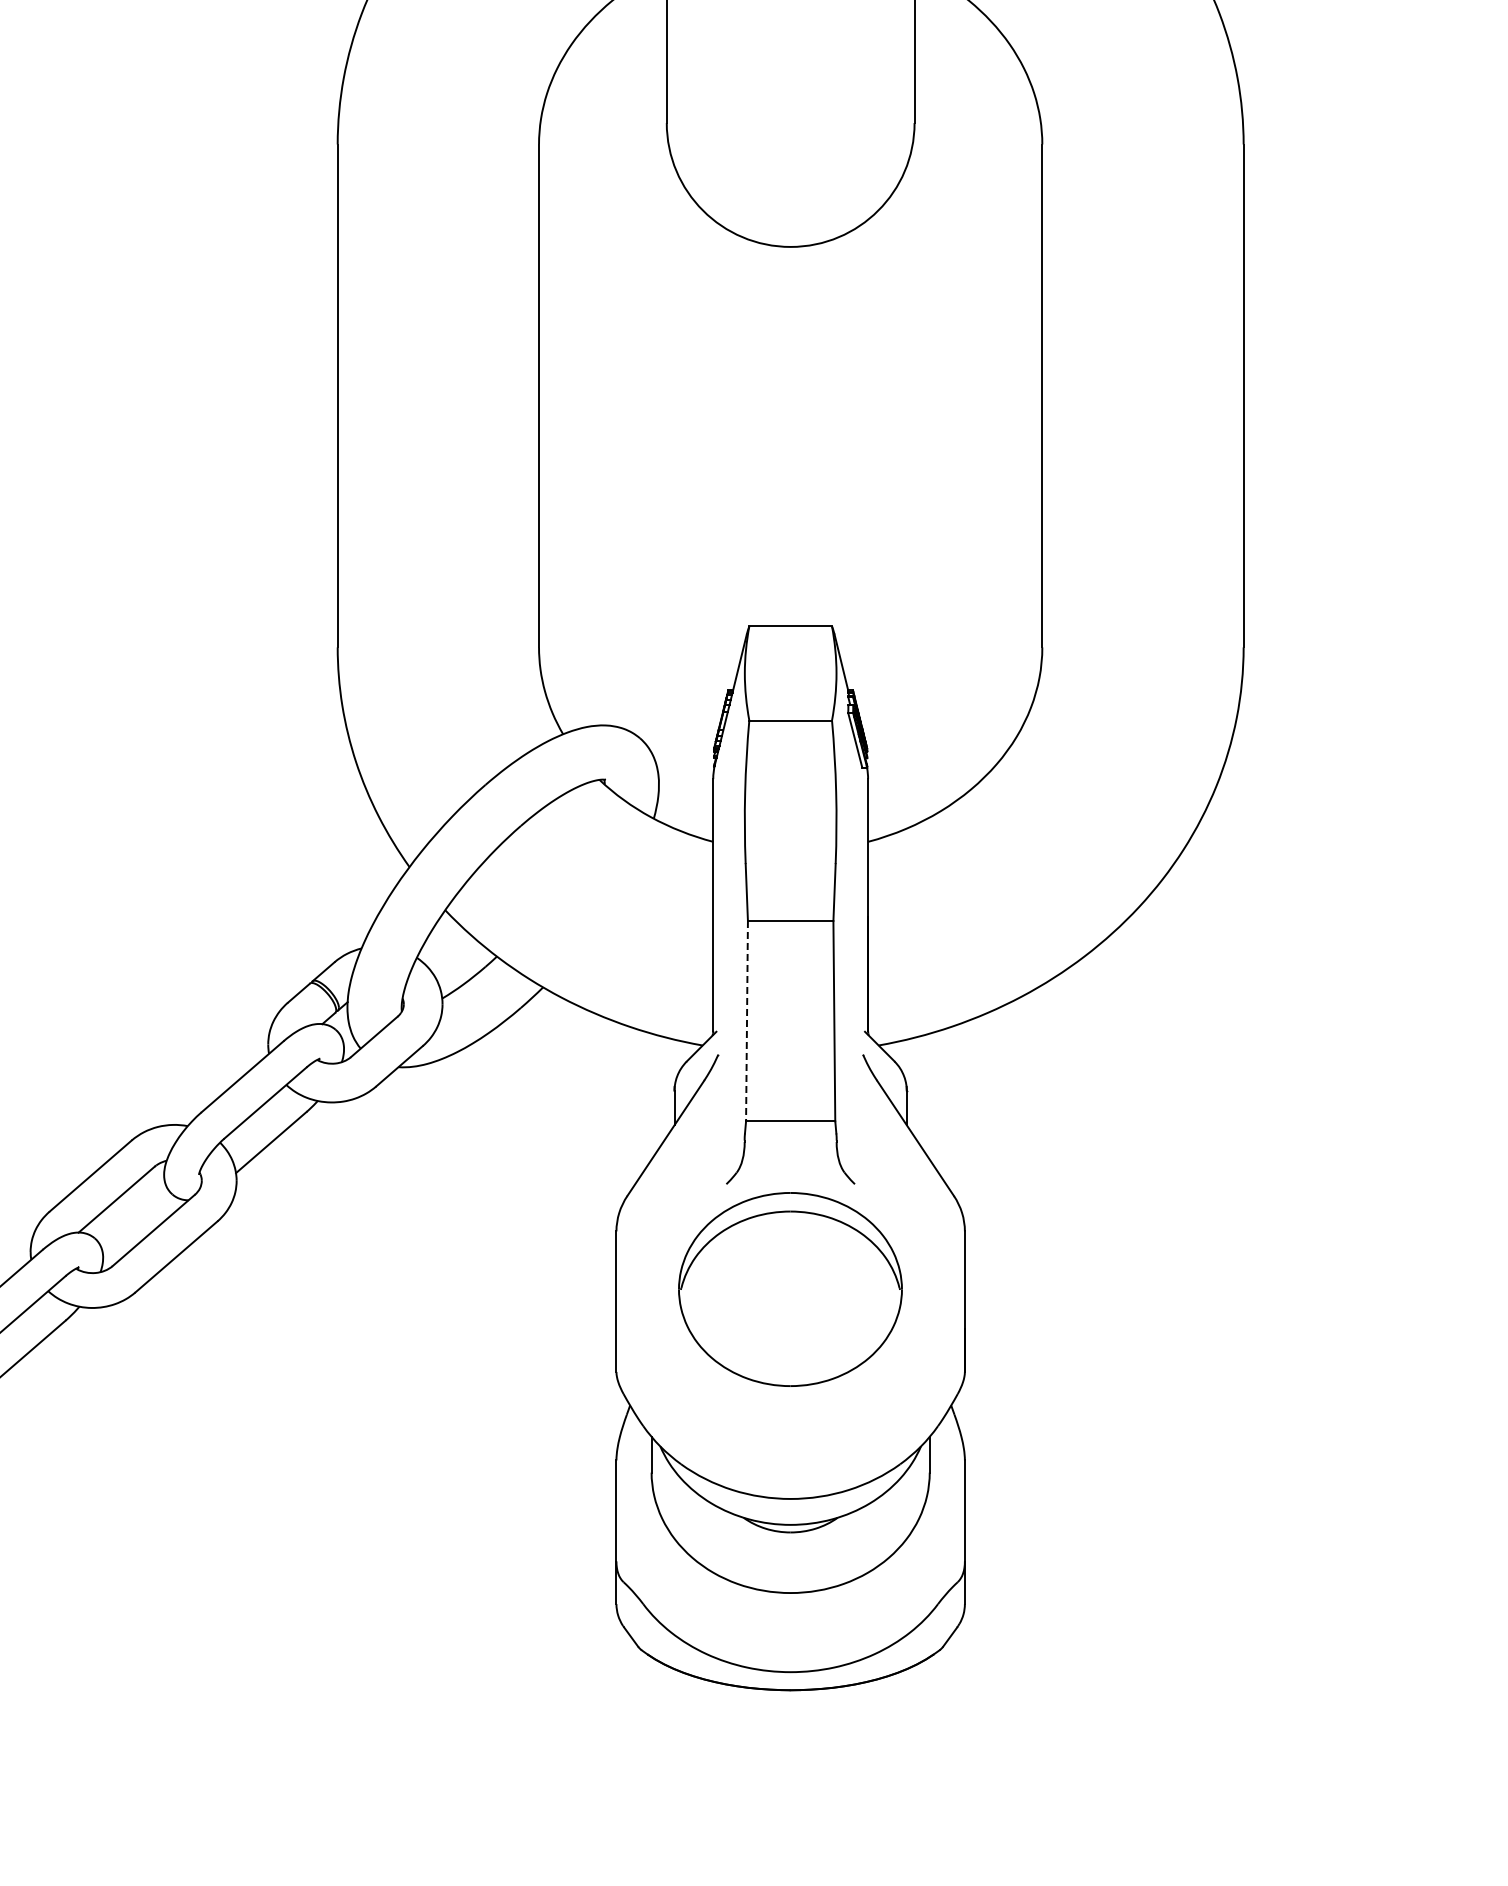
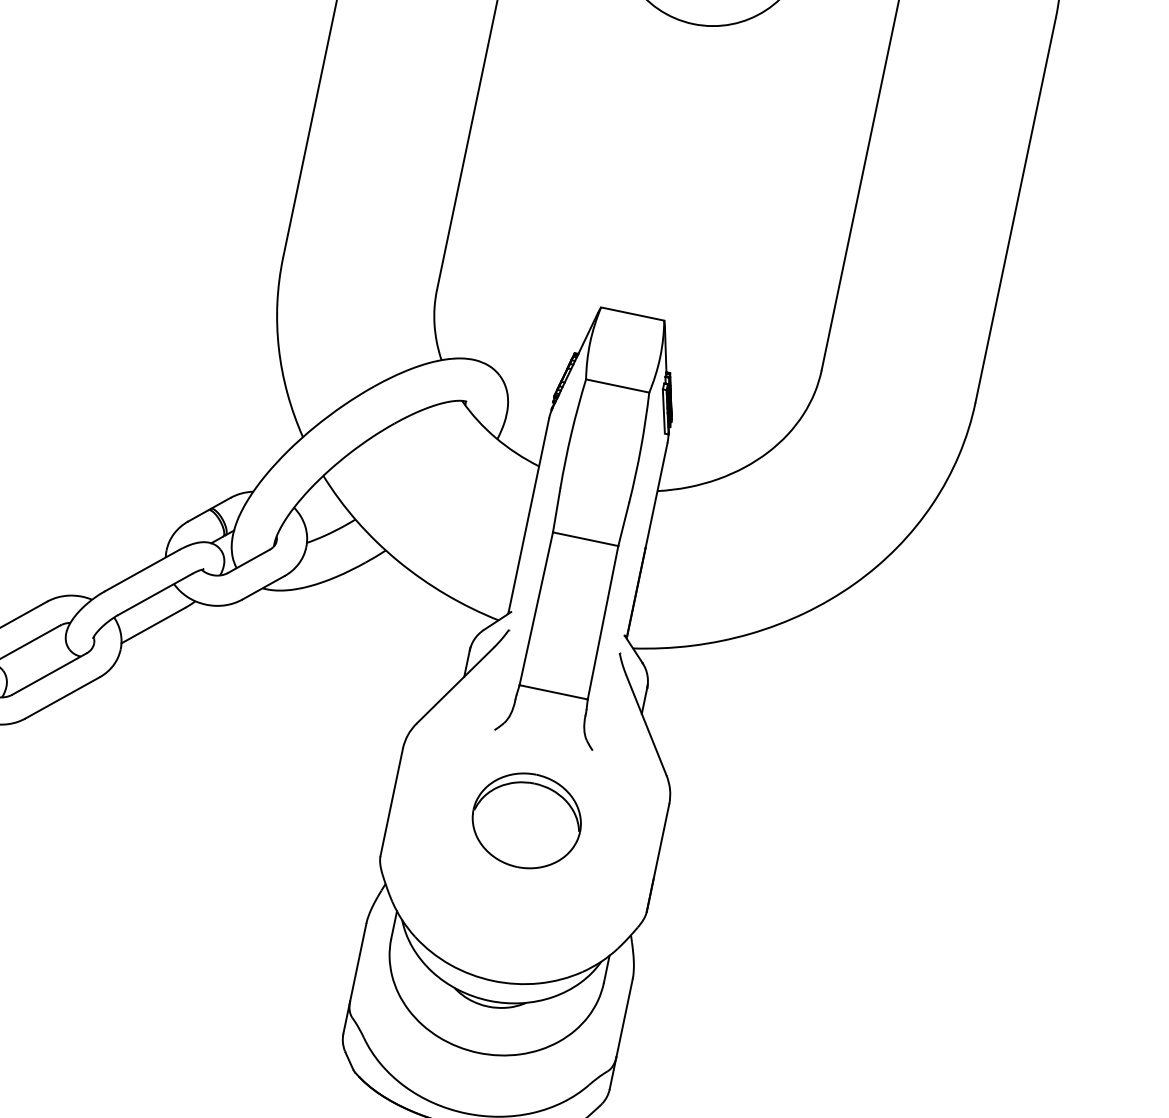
line: (747, 1021) -> (536, 609), dashed -> solid
part: (790, 1289) -> (526, 820), size x0.62

